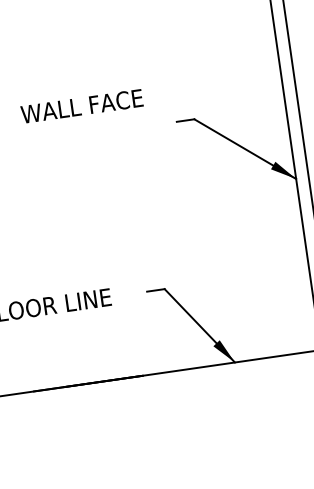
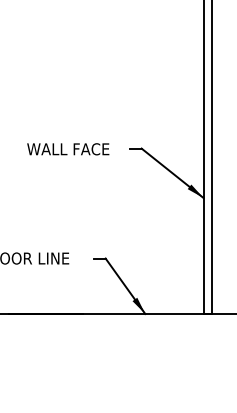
text: (82, 106) -> (68, 149), moved

